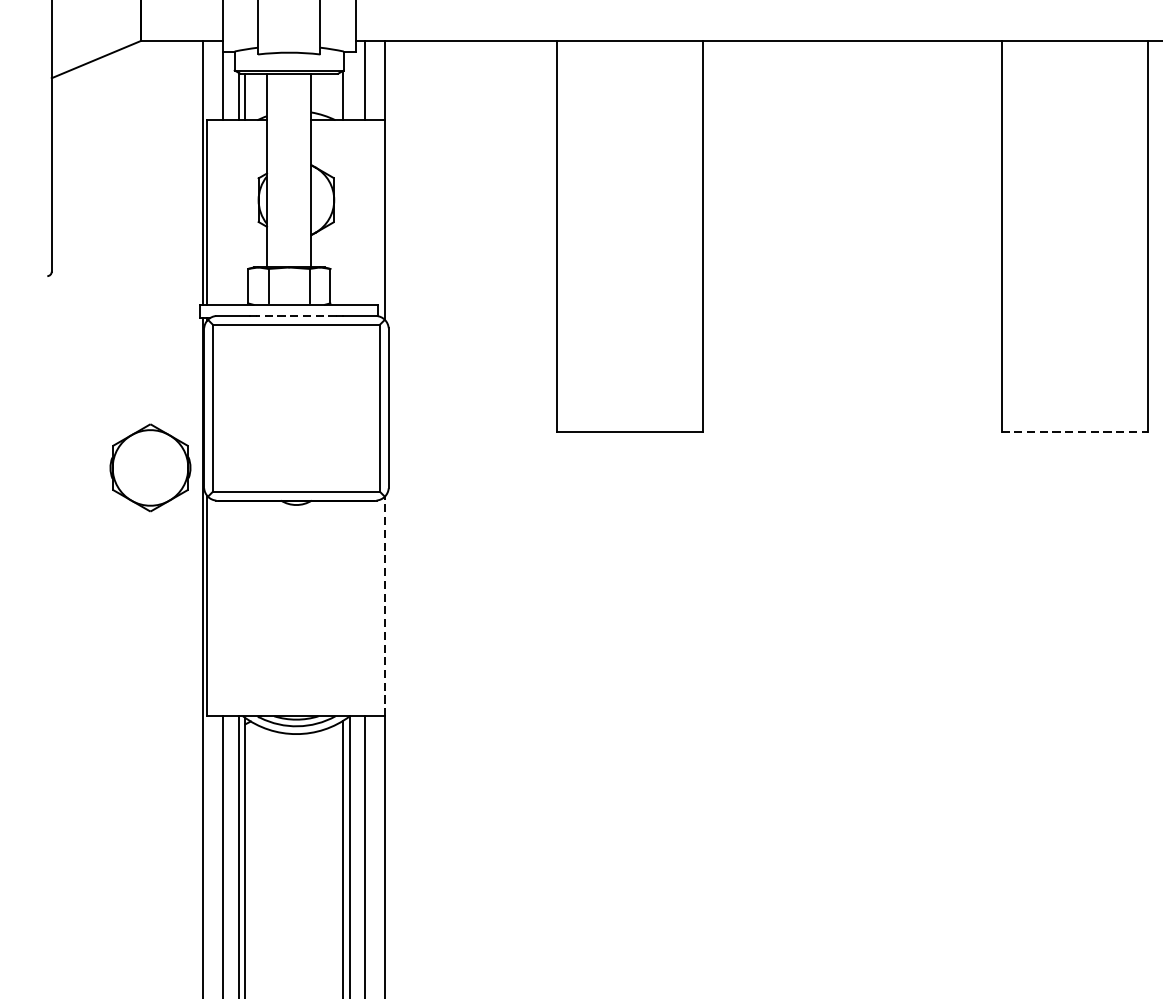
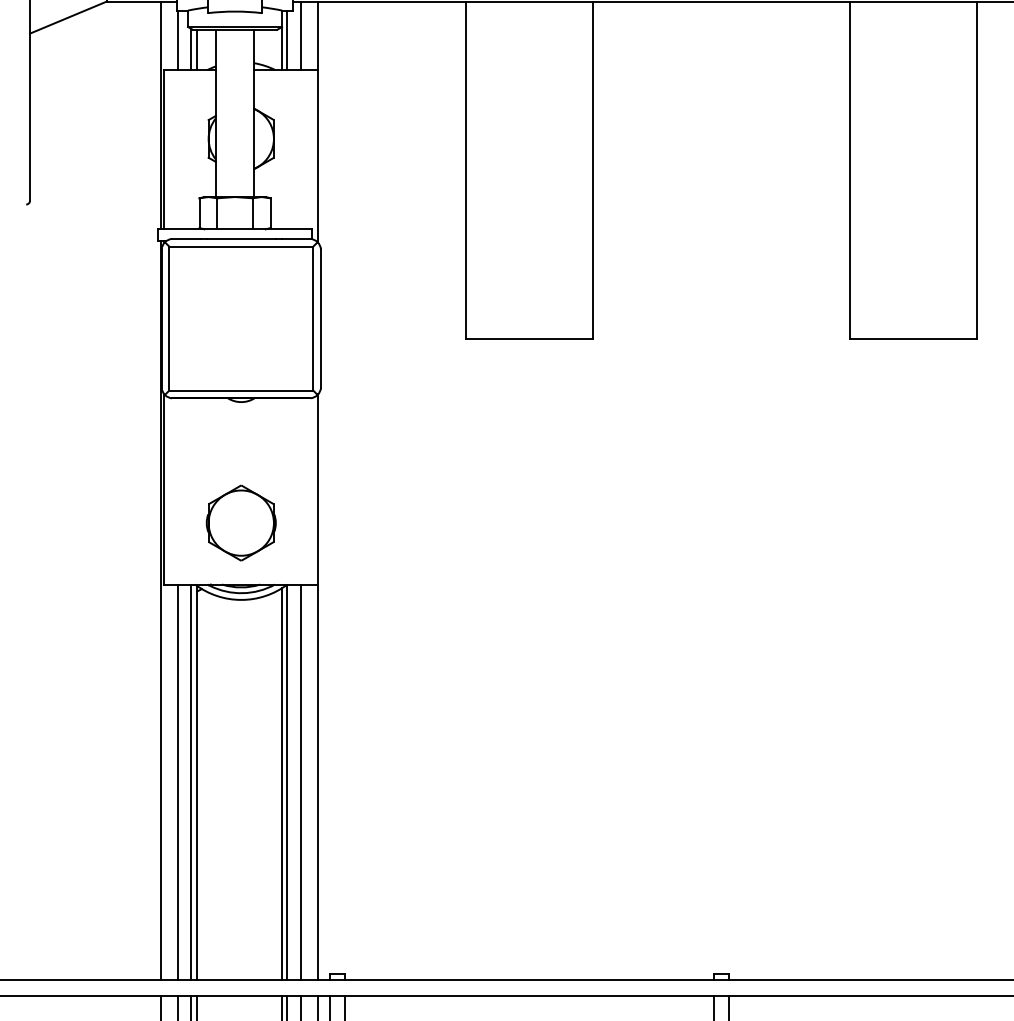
line: (349, 85) -> (287, 39), added
line: (296, 315) -> (241, 238), dashed -> solid
line: (1074, 431) -> (913, 338), dashed -> solid
part: (149, 467) -> (240, 522), moved
line: (385, 605) -> (318, 488), dashed -> solid

